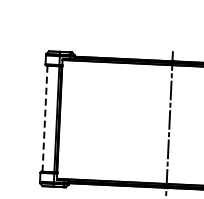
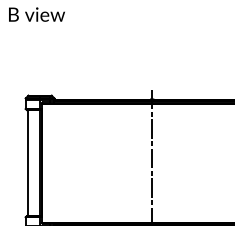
line: (44, 119) -> (27, 163), dashed -> solid

